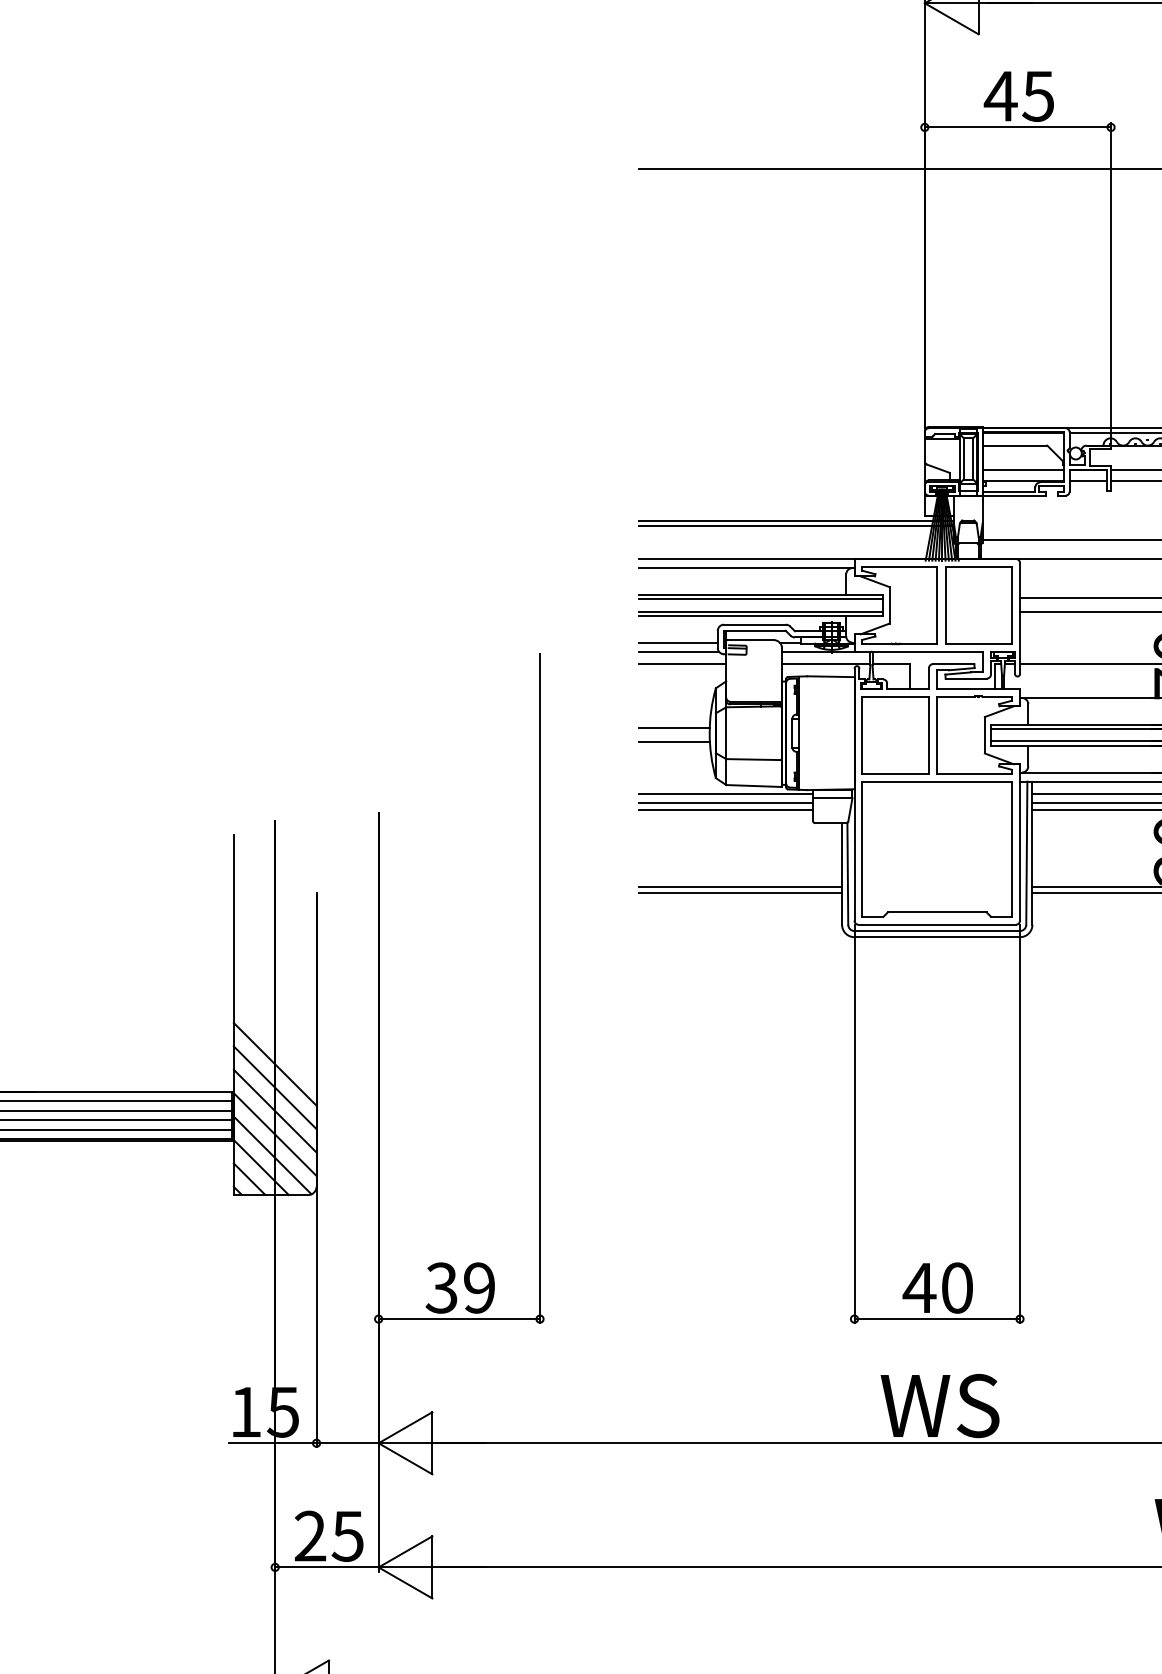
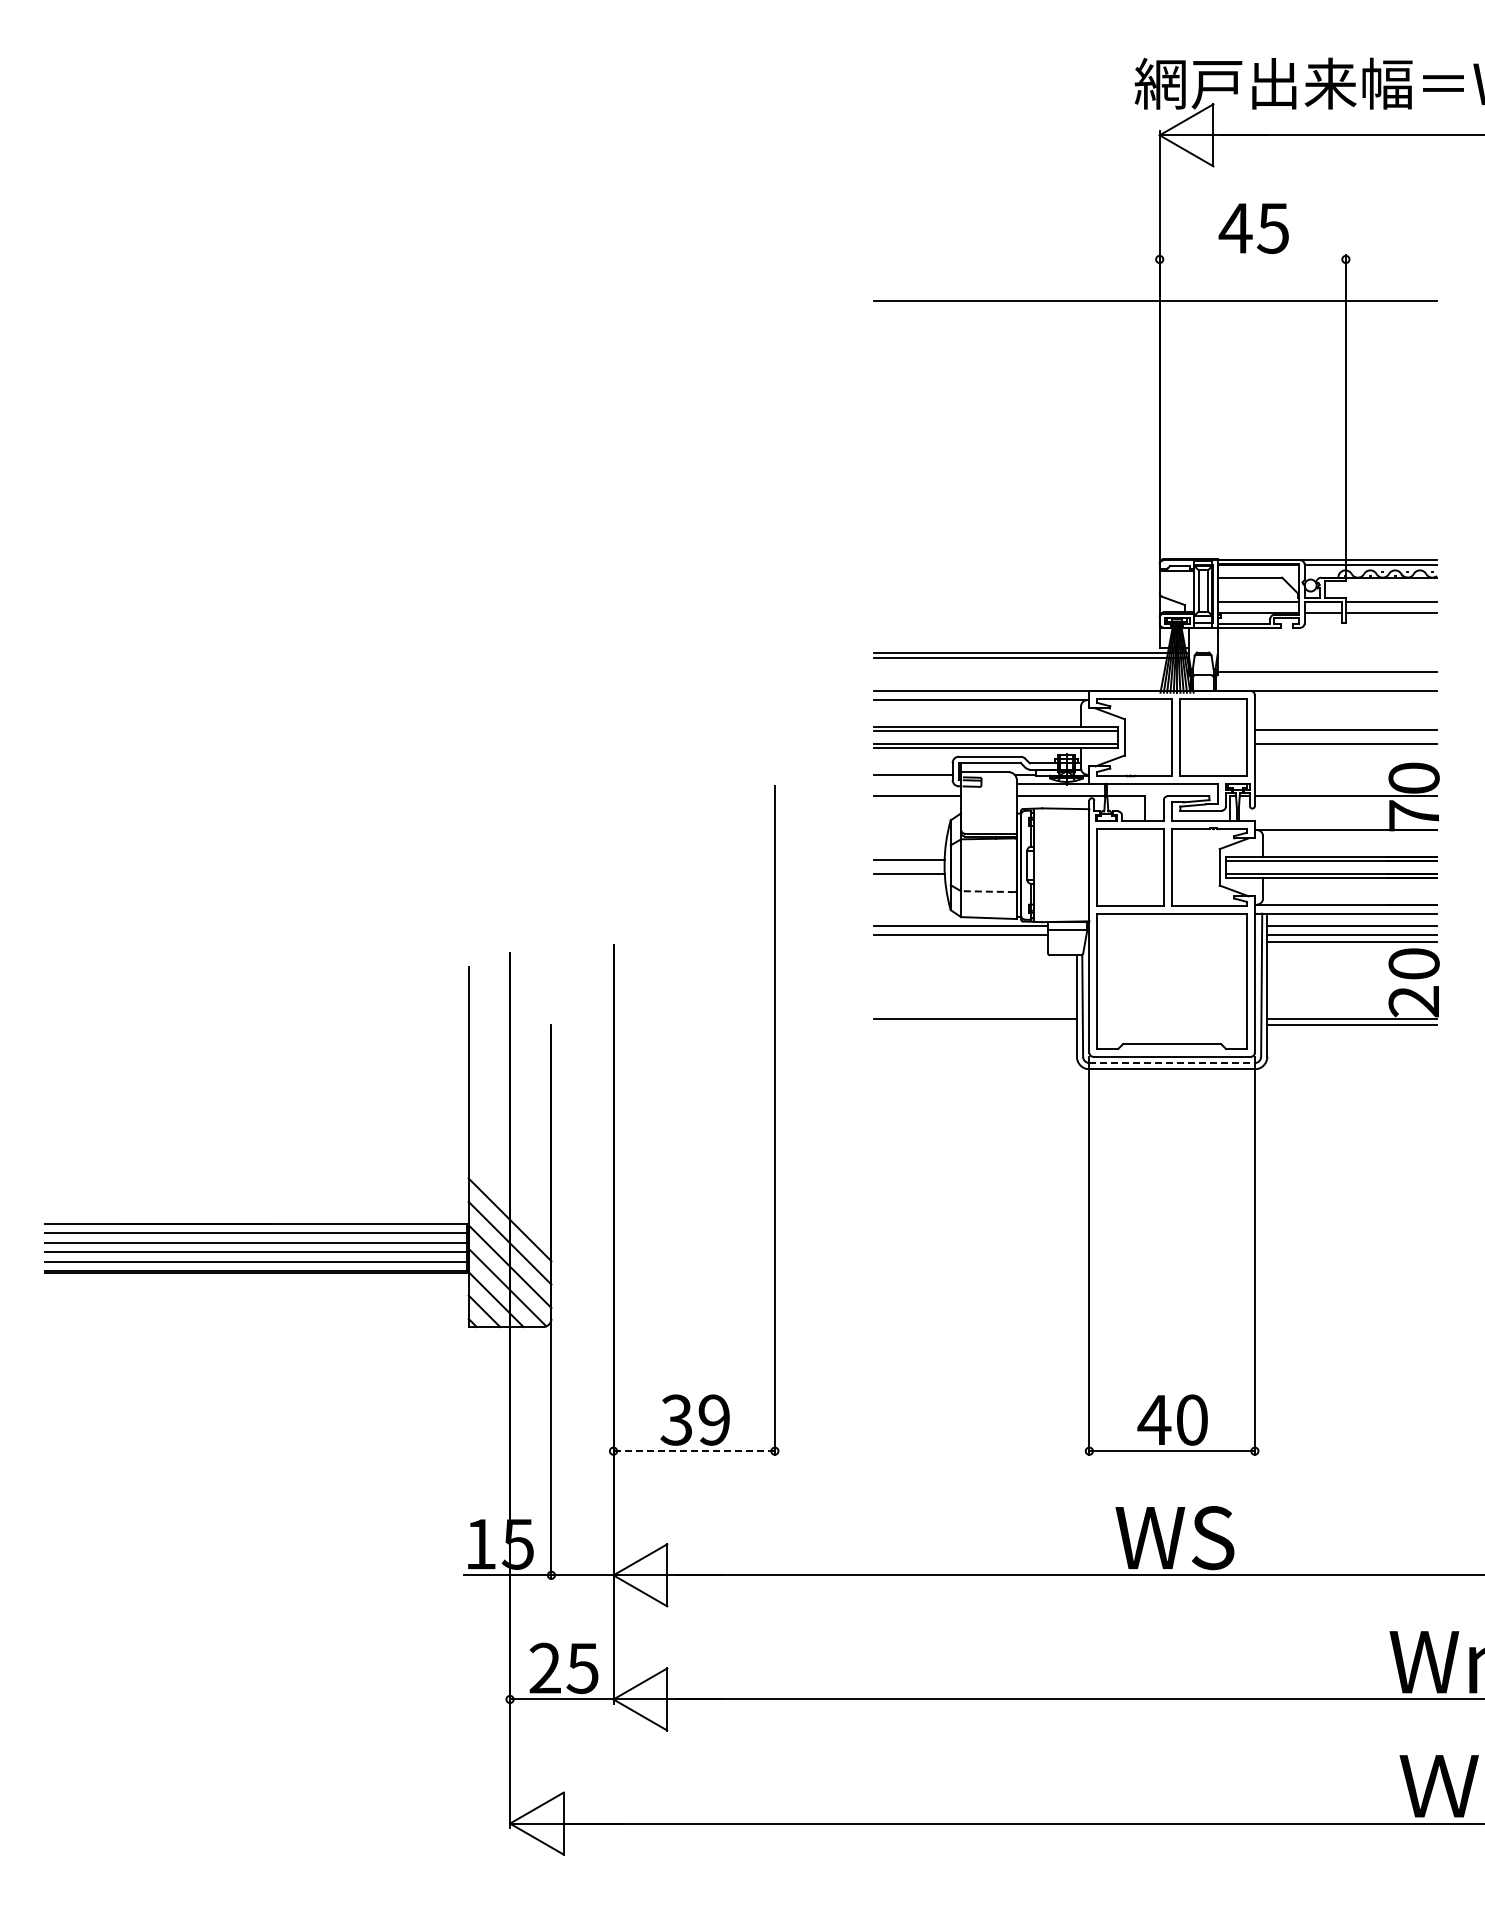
line: (1017, 127) -> (1252, 259), removed
line: (678, 651) -> (913, 783), removed
line: (752, 759) -> (987, 891), solid -> dashed
line: (725, 810) -> (960, 942), removed
line: (740, 892) -> (975, 1024), removed
line: (937, 931) -> (1172, 1063), solid -> dashed
line: (274, 1064) -> (509, 1196), removed
line: (459, 1319) -> (694, 1451), solid -> dashed

